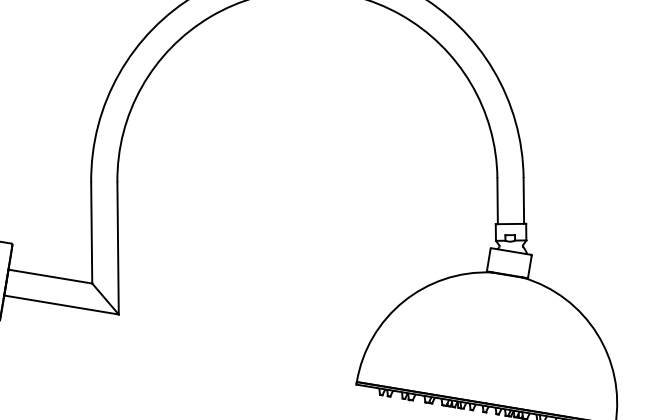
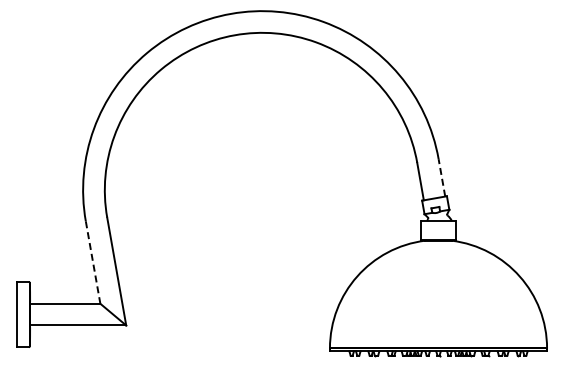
line: (523, 200) -> (441, 177), solid -> dashed
line: (92, 233) -> (93, 262), solid -> dashed

